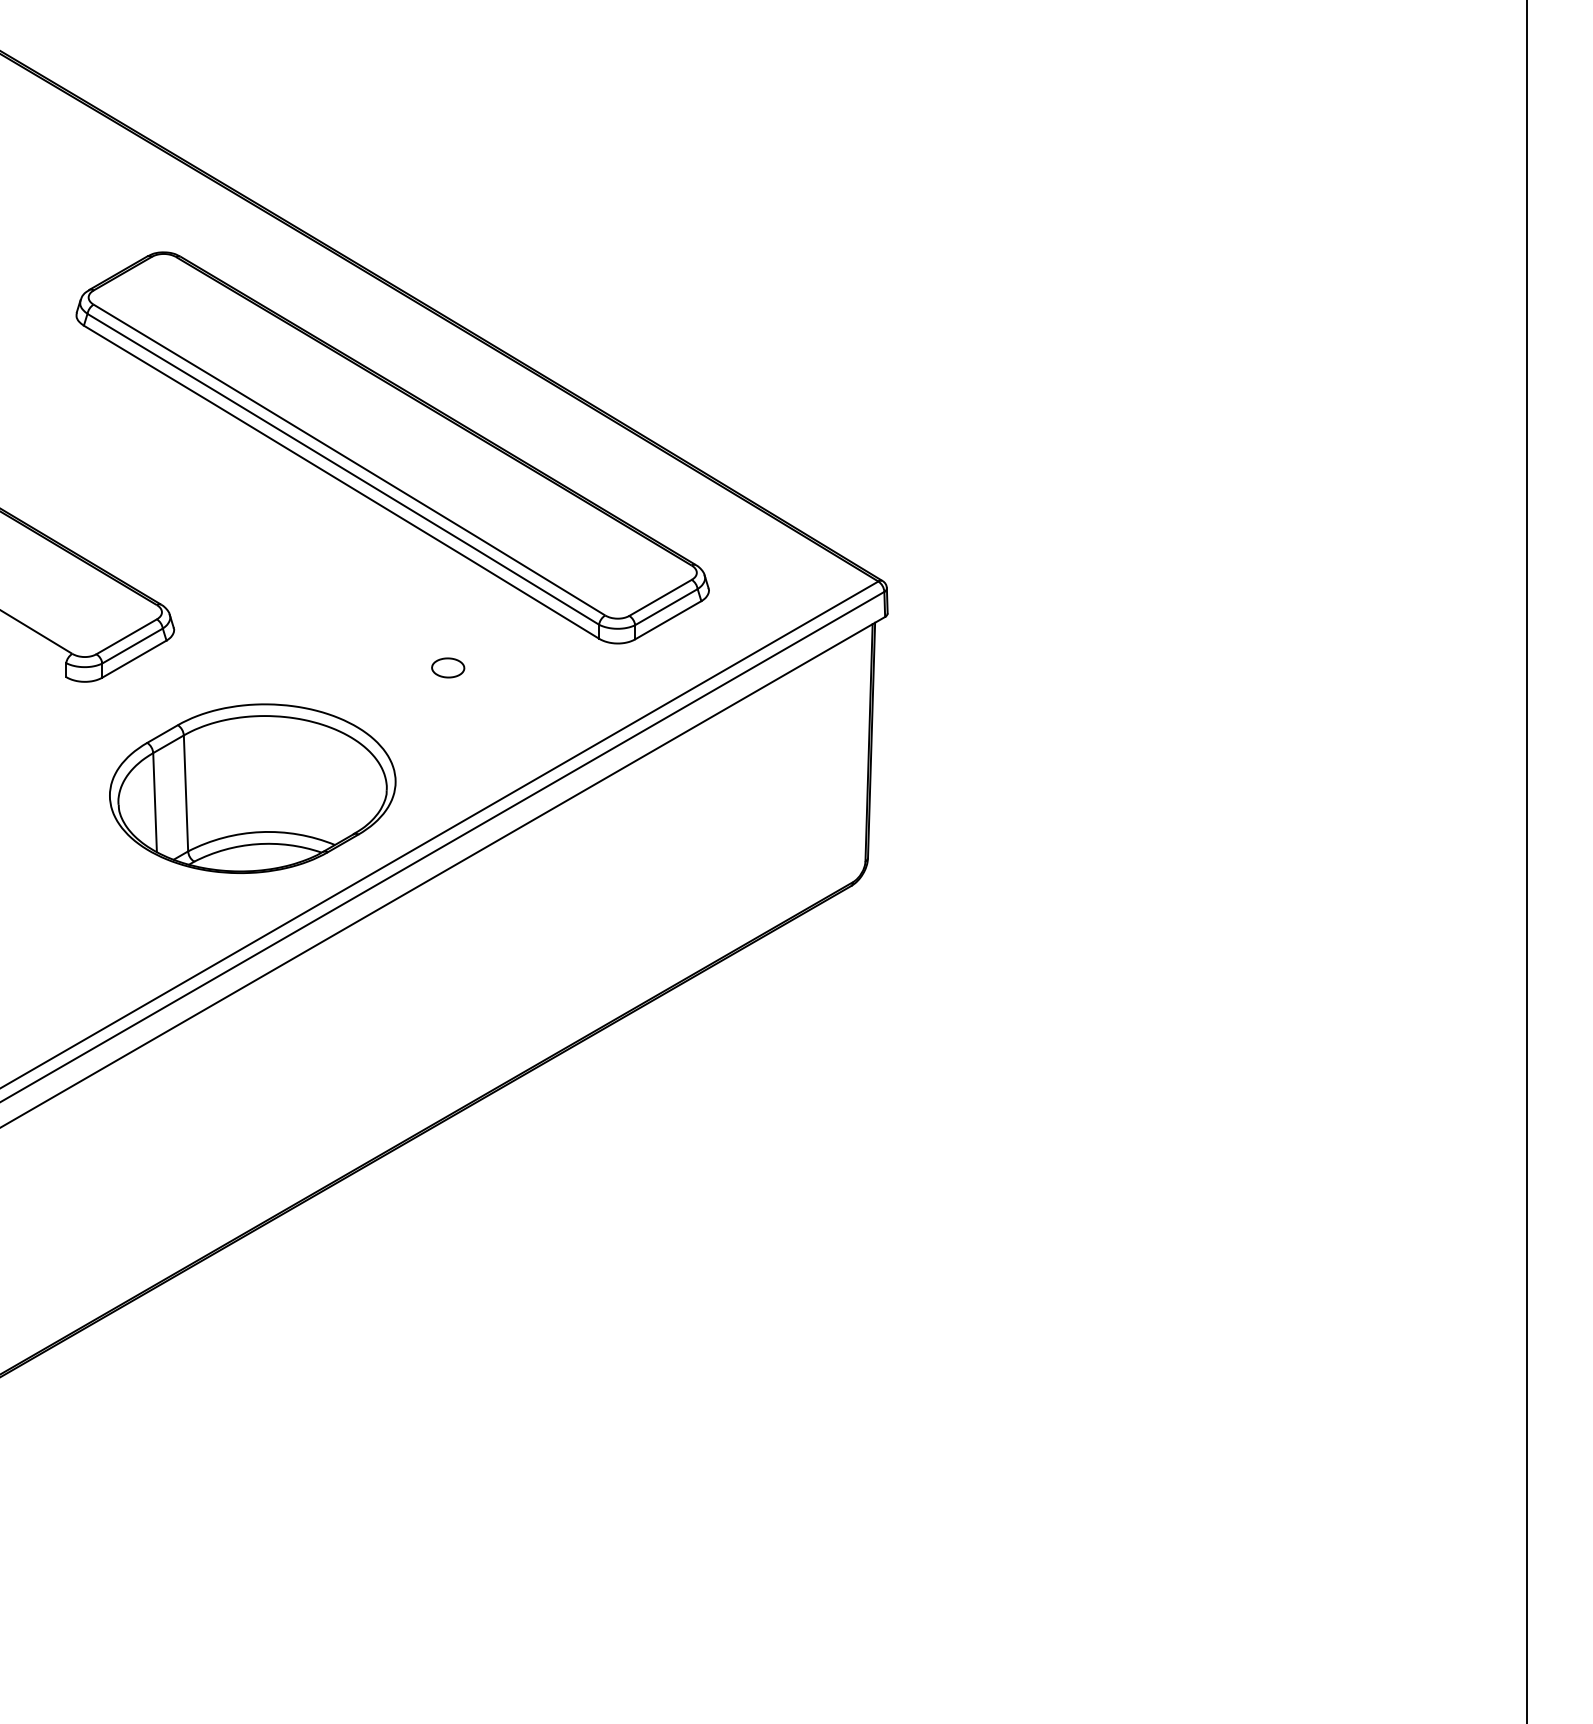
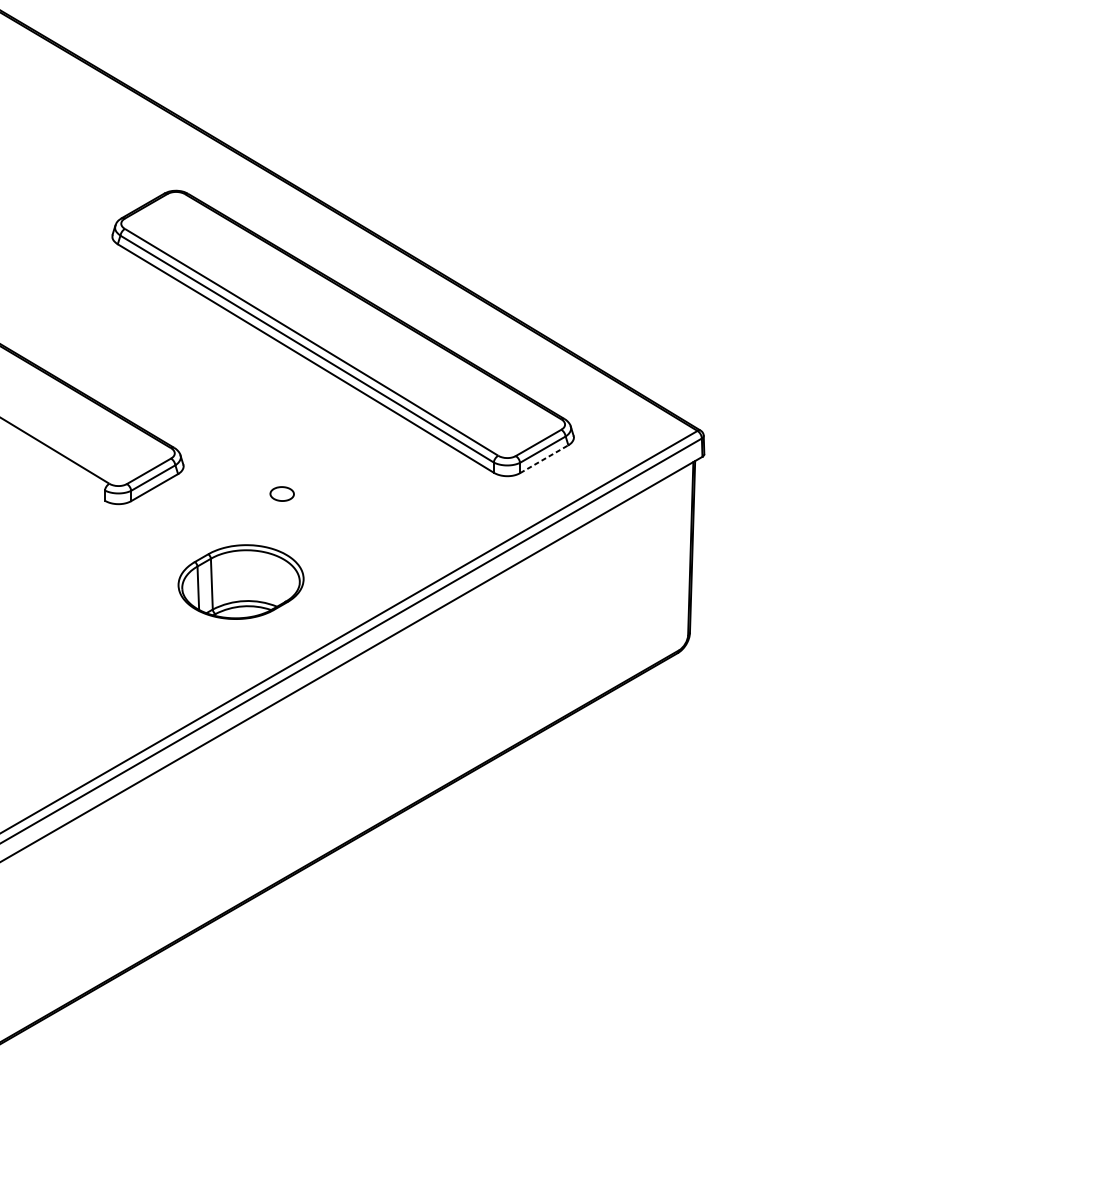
line: (668, 620) -> (544, 459), solid -> dashed
part: (448, 667) -> (282, 493), moved
part: (252, 788) -> (240, 581), size x0.6

